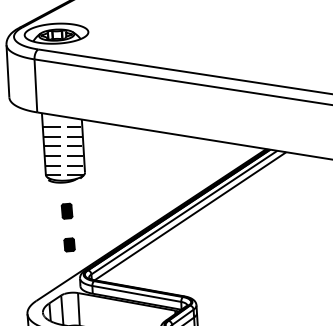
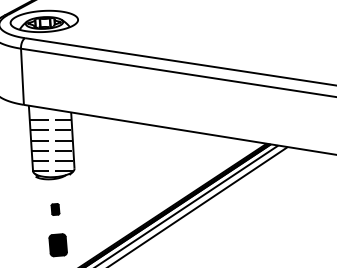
part: (66, 210) -> (54, 208), size x0.7
part: (69, 244) -> (58, 244), size x1.6

